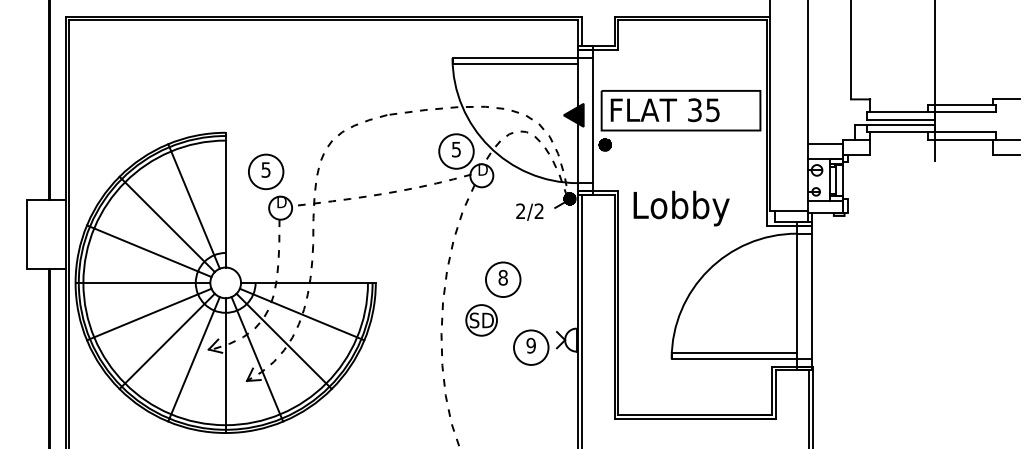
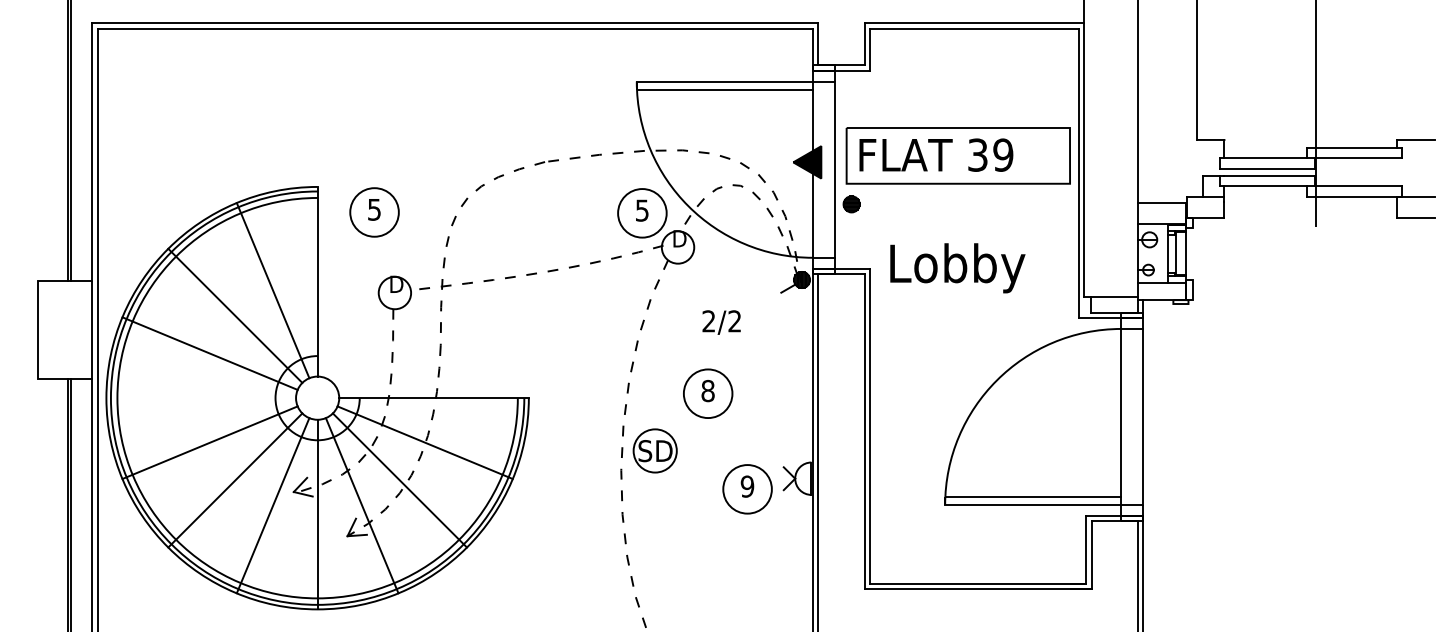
text: (712, 109) -> (1002, 154), 35 -> 39
part: (266, 171) -> (375, 211), moved
text: (681, 208) -> (957, 268), moved
text: (529, 211) -> (721, 321), moved
line: (142, 282) -> (200, 397), removed
part: (481, 320) -> (655, 451), moved

